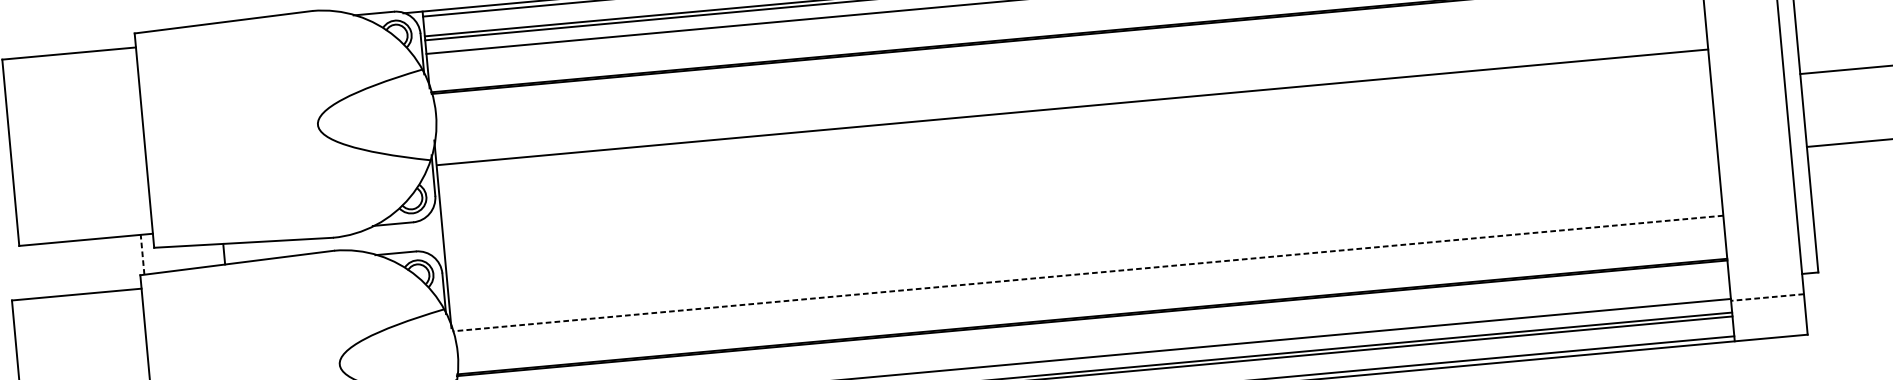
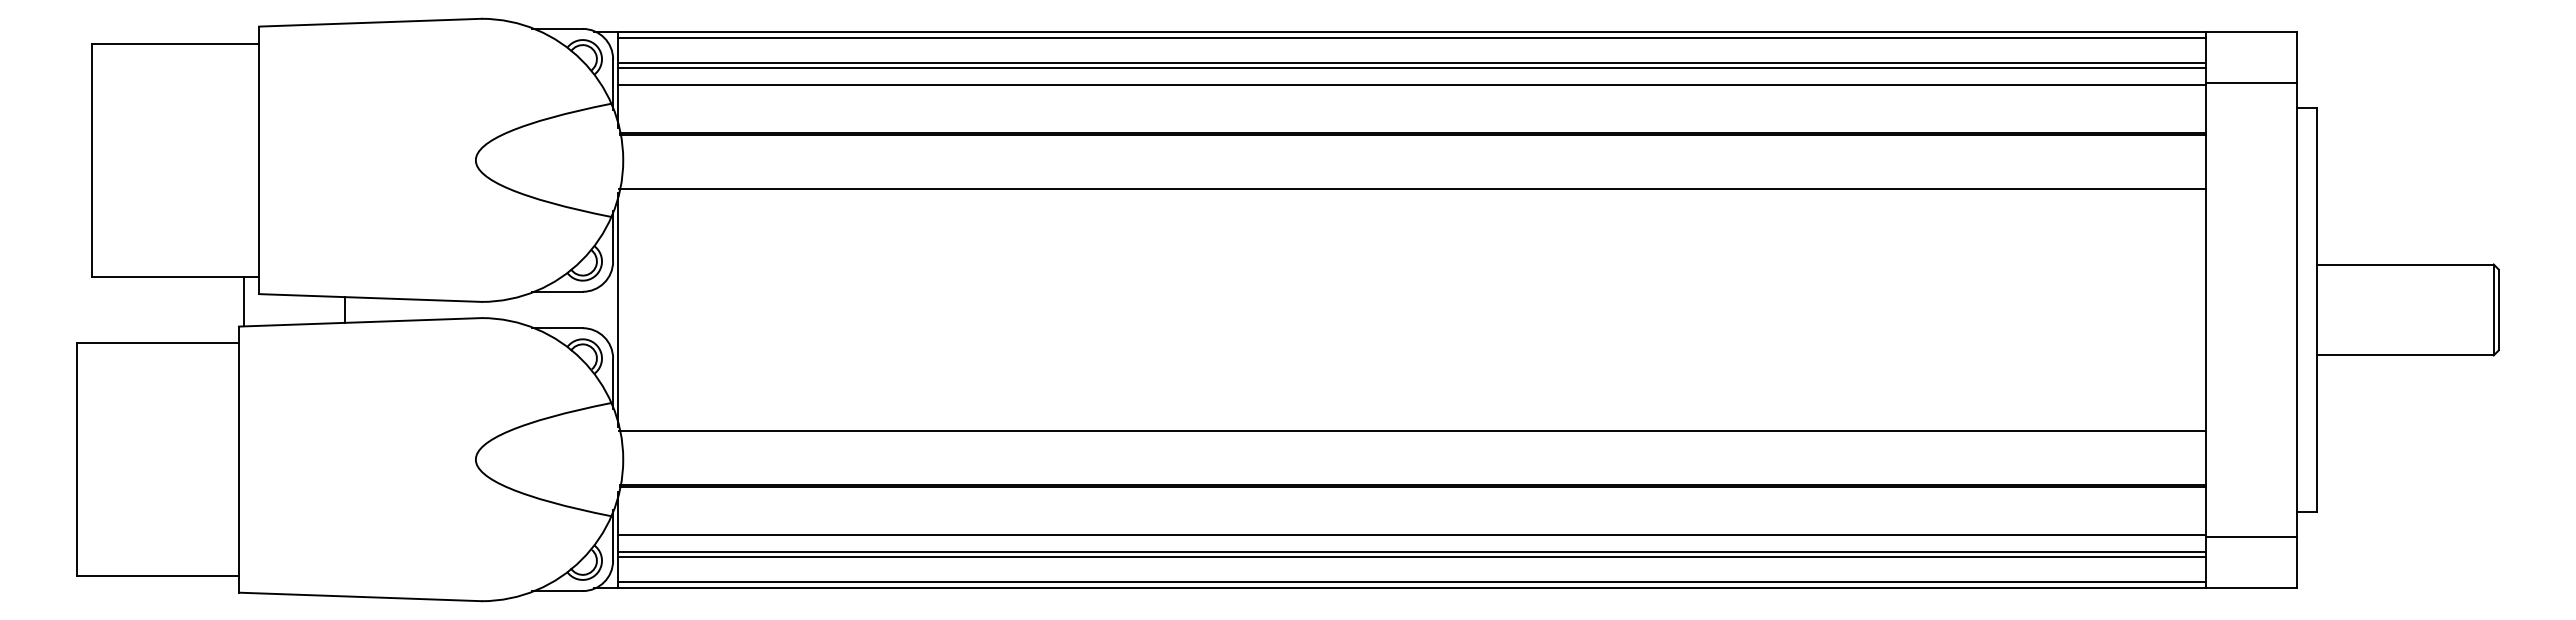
line: (1072, 107) -> (1412, 188), moved
line: (142, 254) -> (244, 301), dashed -> solid
line: (1087, 273) -> (1411, 431), dashed -> solid
line: (1767, 297) -> (2250, 537), dashed -> solid

